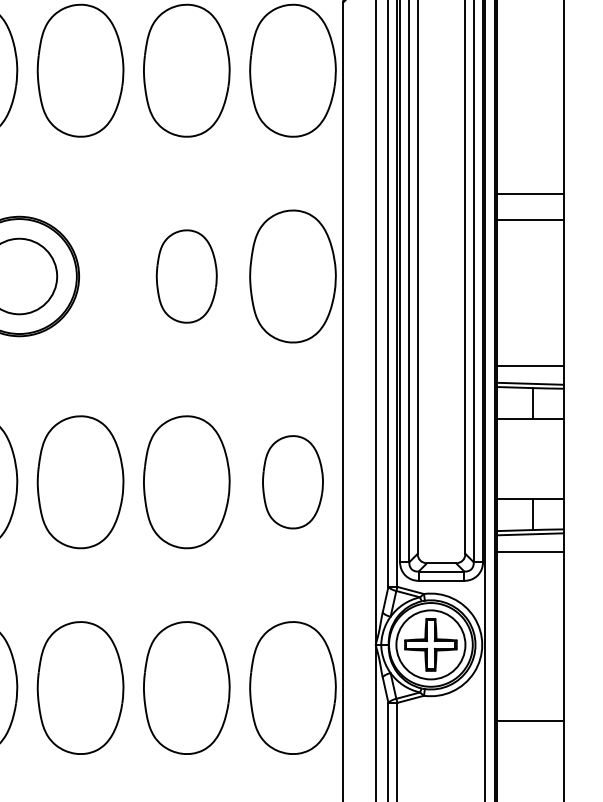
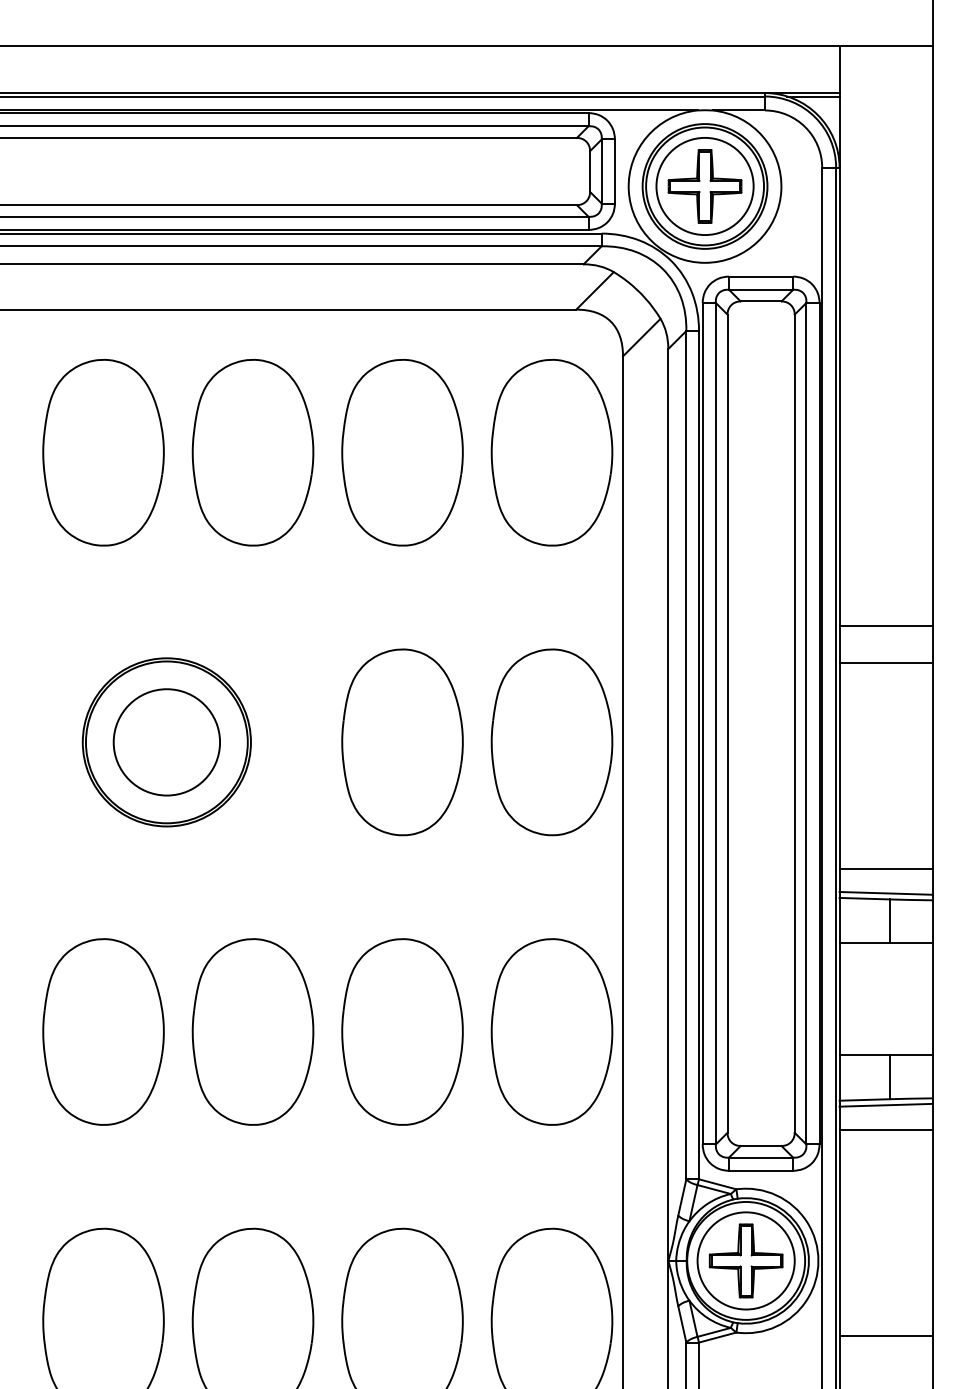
part: (186, 276) -> (402, 742), size x1.43
part: (292, 481) -> (551, 1031), size x1.43
line: (530, 721) -> (886, 1335), moved

